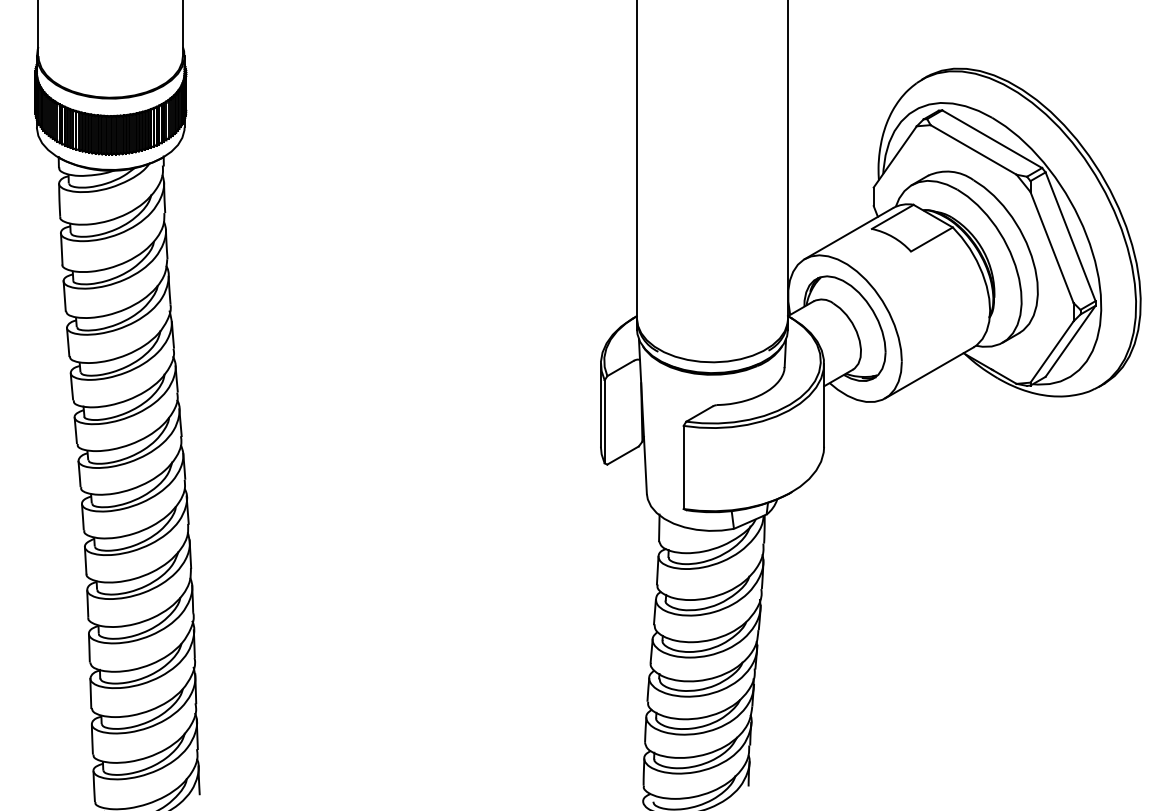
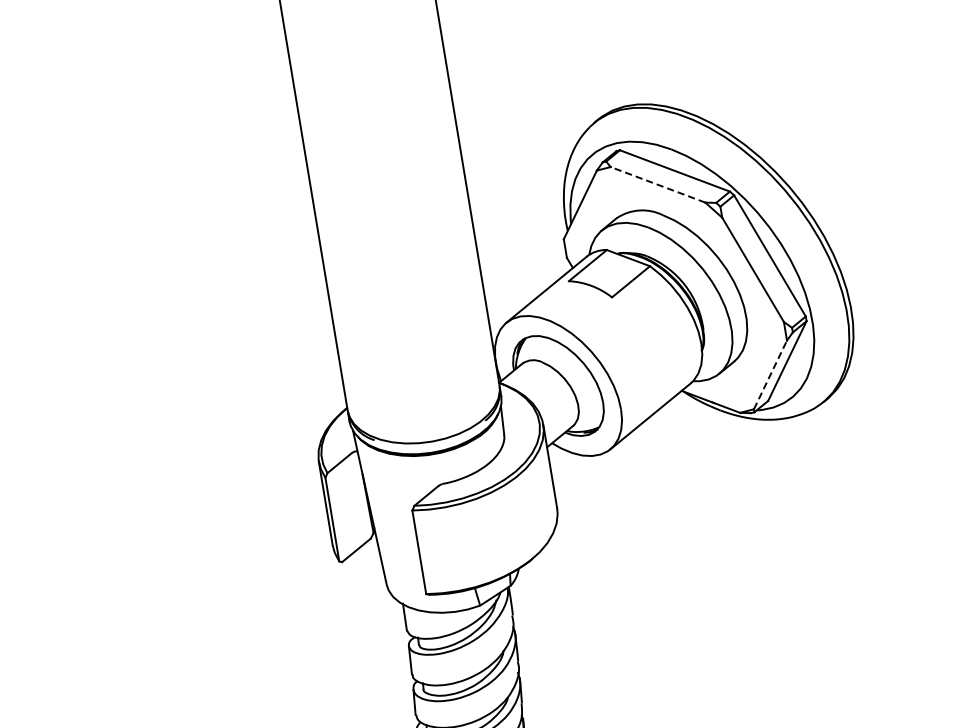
line: (973, 149) -> (657, 184), solid -> dashed
line: (1052, 351) -> (770, 374), solid -> dashed

